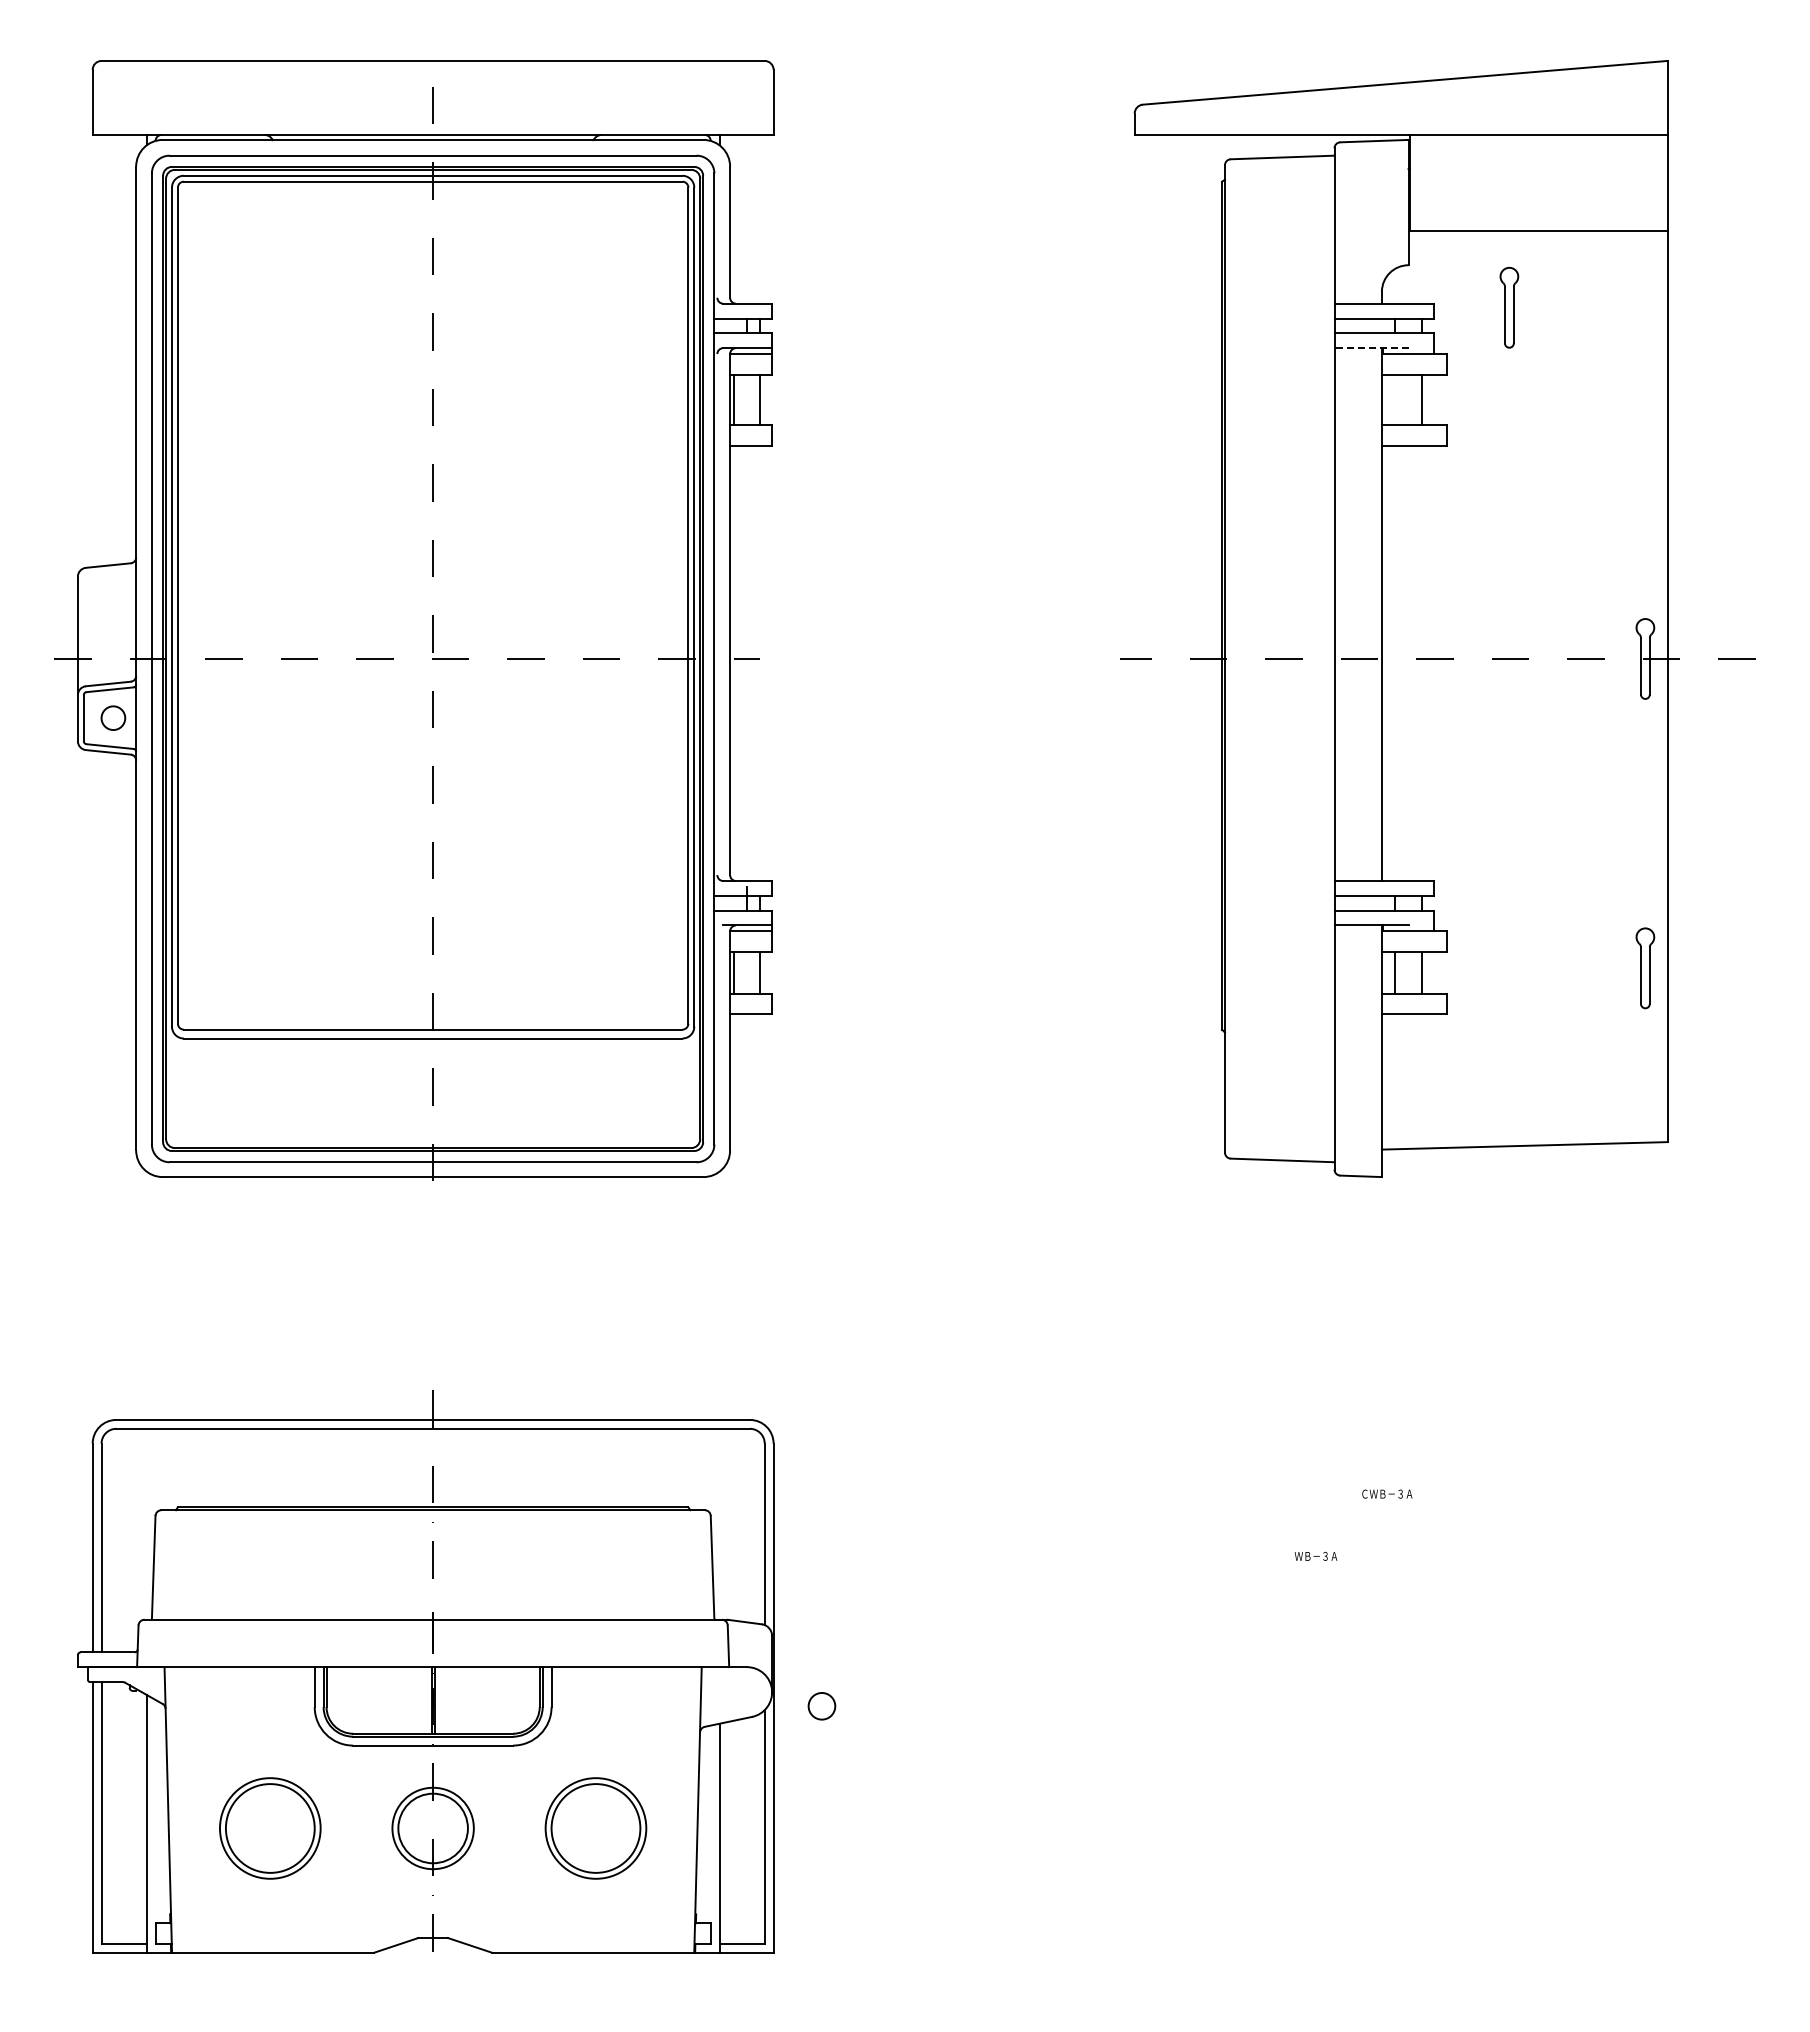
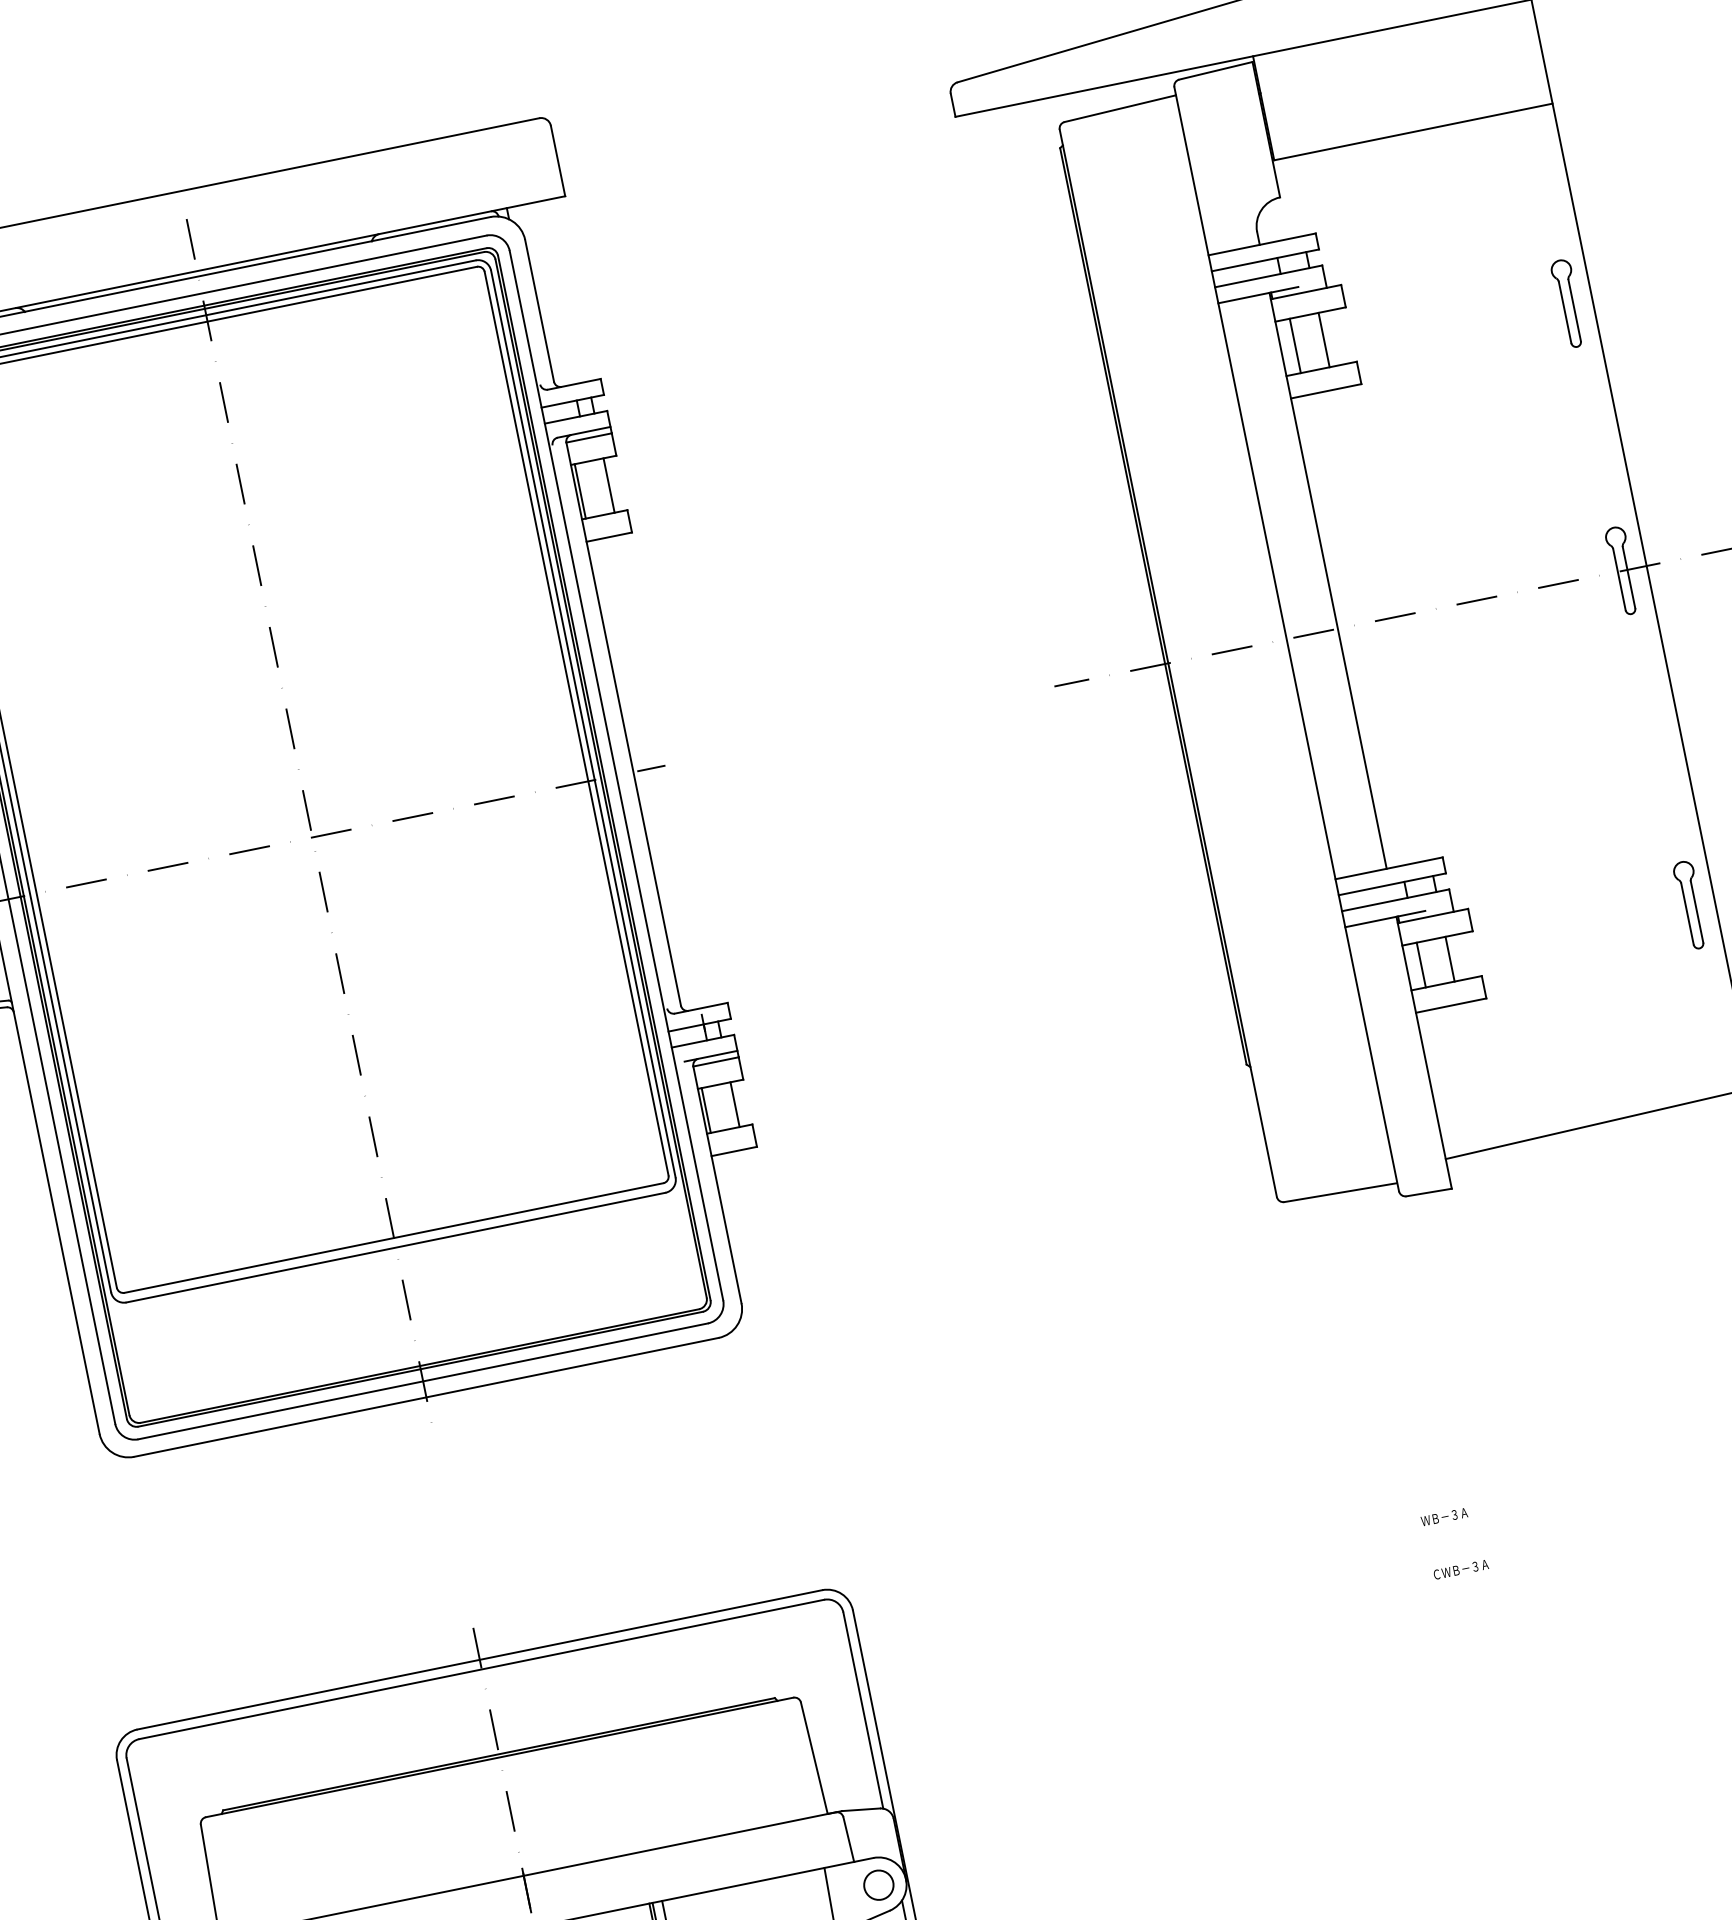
part: (1509, 307) -> (1568, 303), moved
line: (1371, 348) -> (1258, 295), dashed -> solid
line: (1395, 399) -> (1295, 345), added
text: (1387, 1493) -> (1461, 1568), moved
text: (1315, 1555) -> (1443, 1516), moved
circle: (821, 1706) -> (878, 1885), moved

